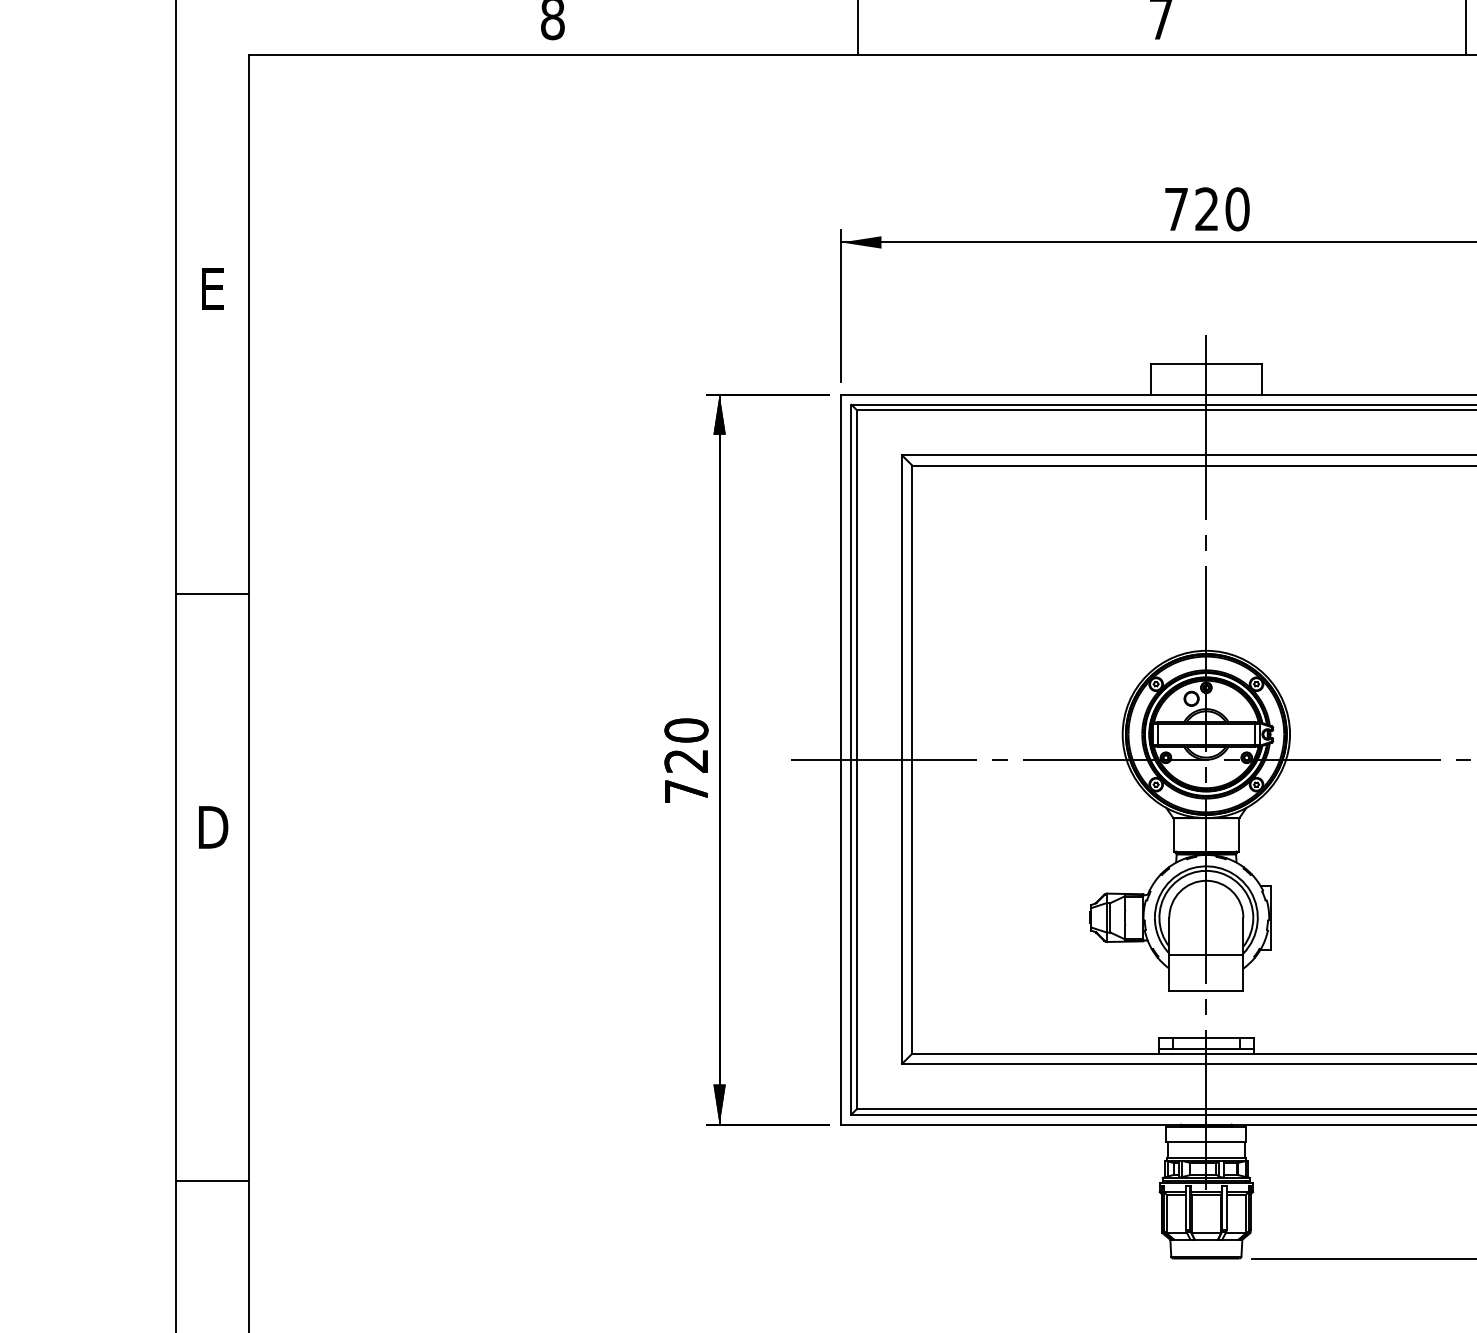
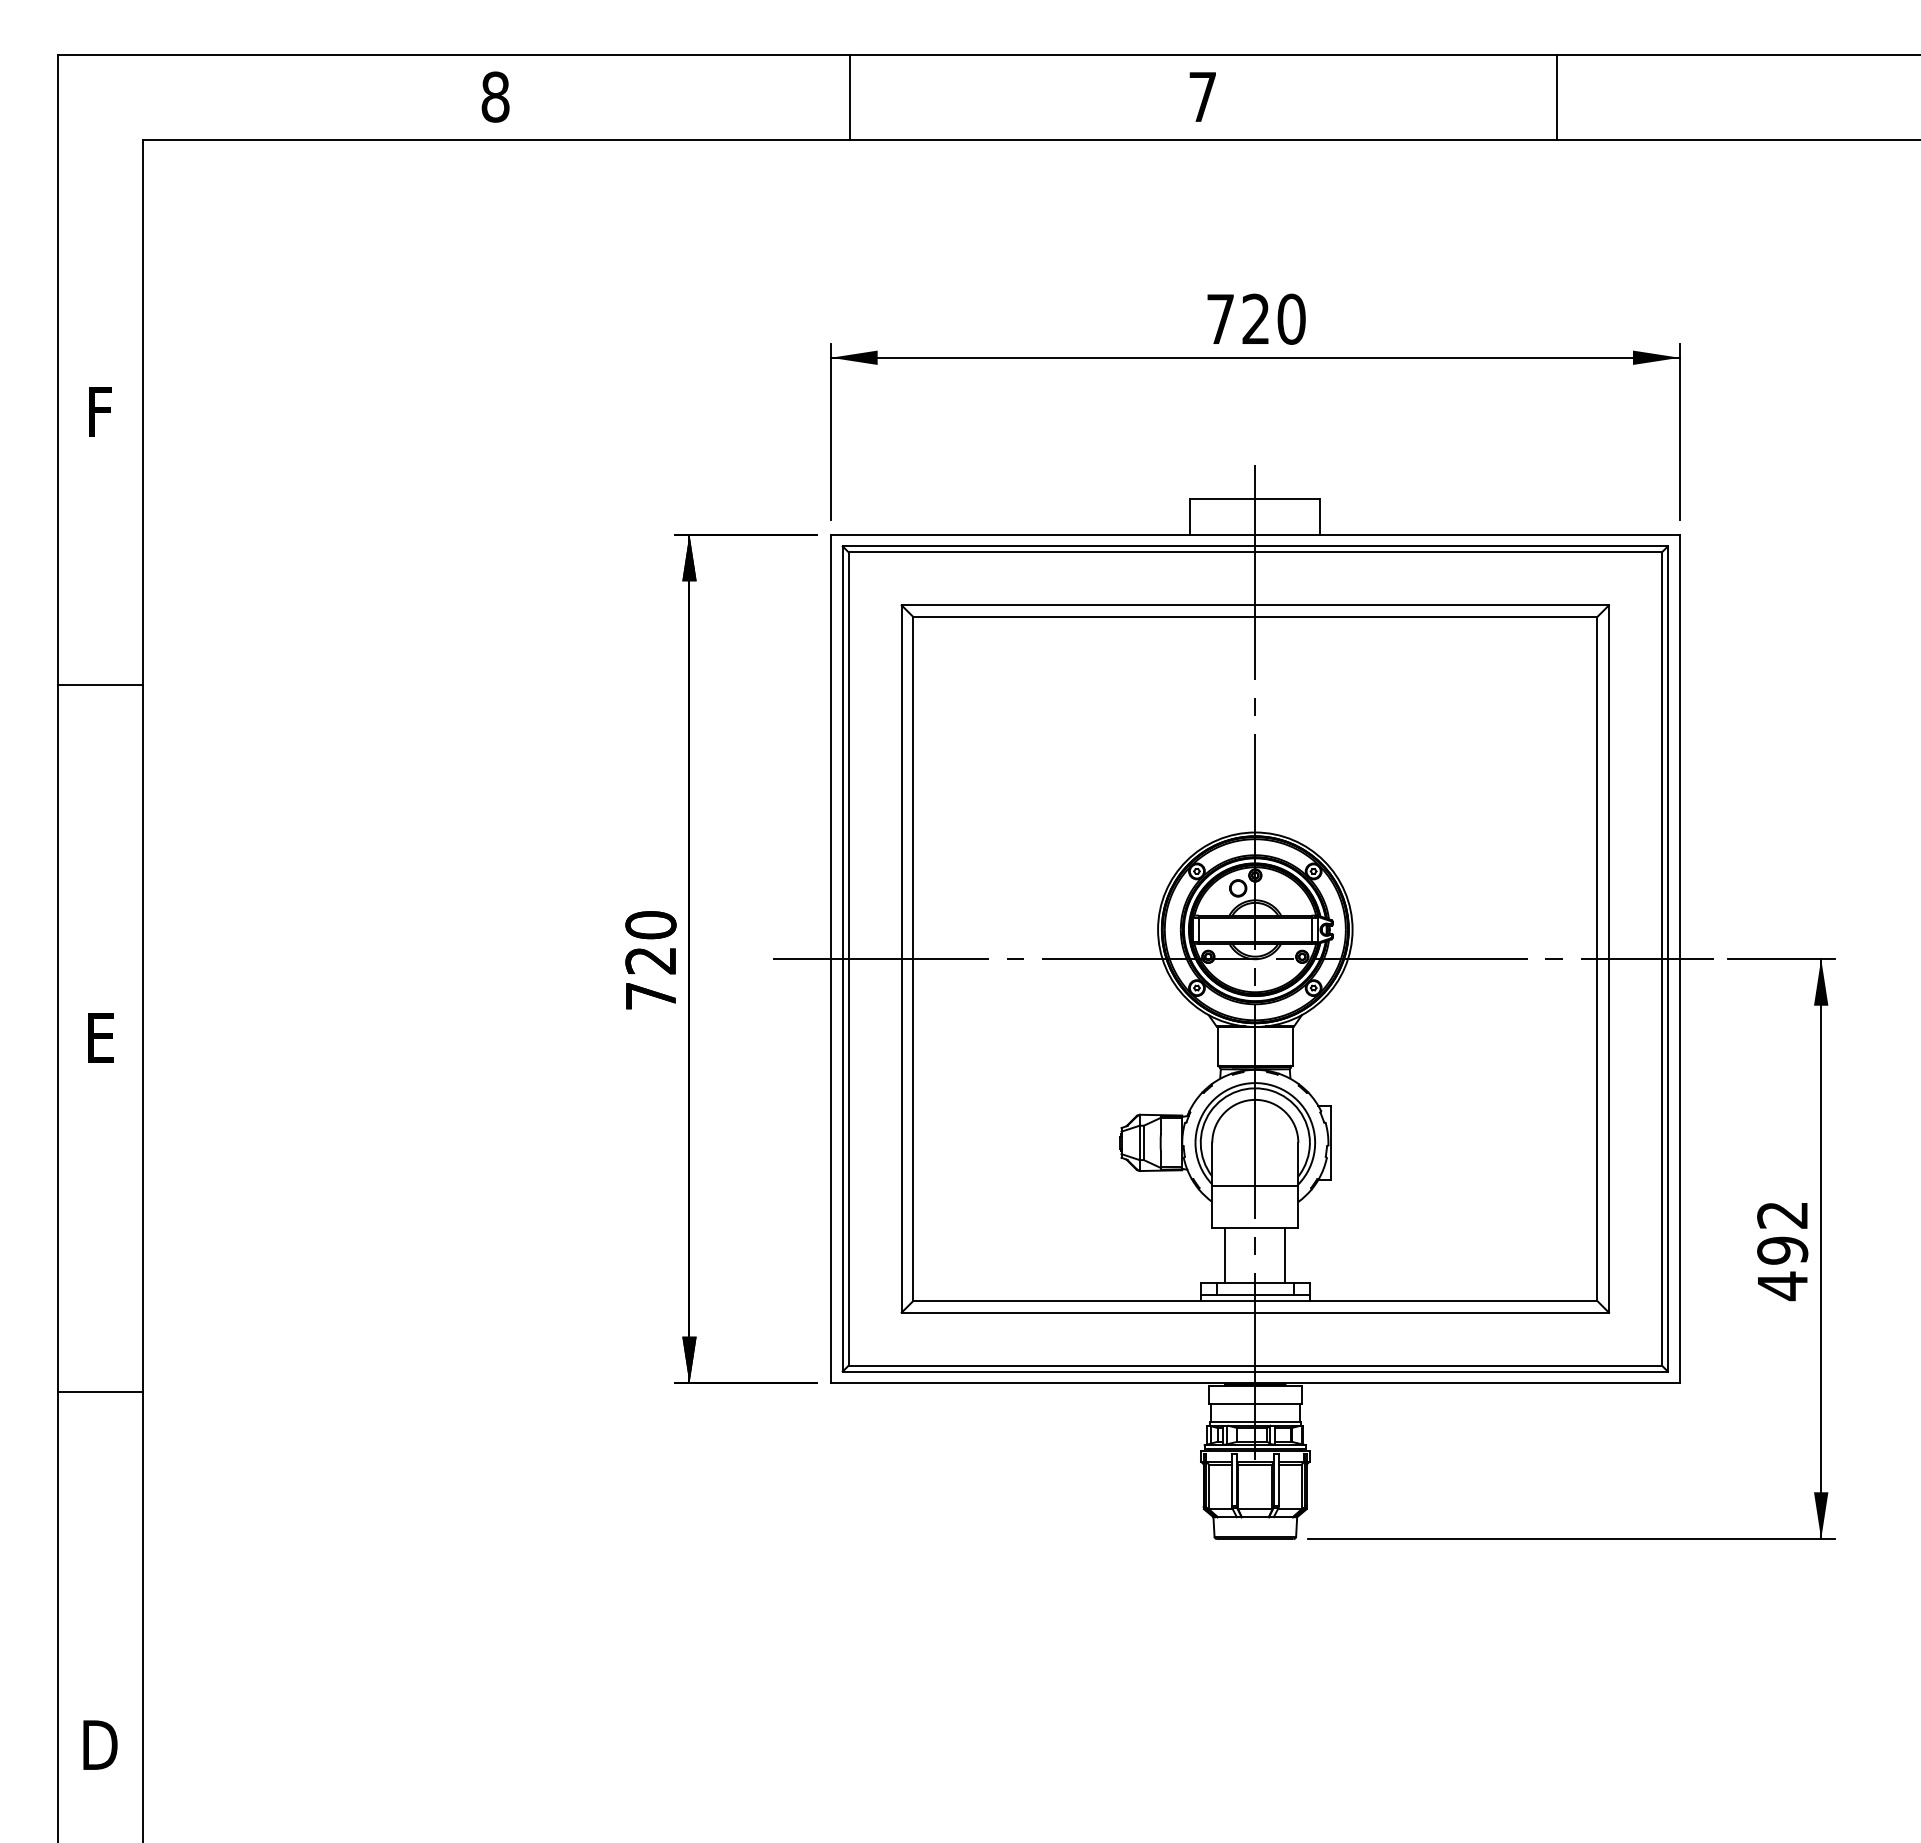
text: (212, 288) -> (100, 411), E -> F
line: (212, 594) -> (99, 684), moved
text: (213, 827) -> (101, 1037), D -> E
line: (1180, 1014) -> (1225, 1255), added
line: (1232, 1014) -> (1285, 1255), added
line: (212, 1180) -> (99, 1391), moved

